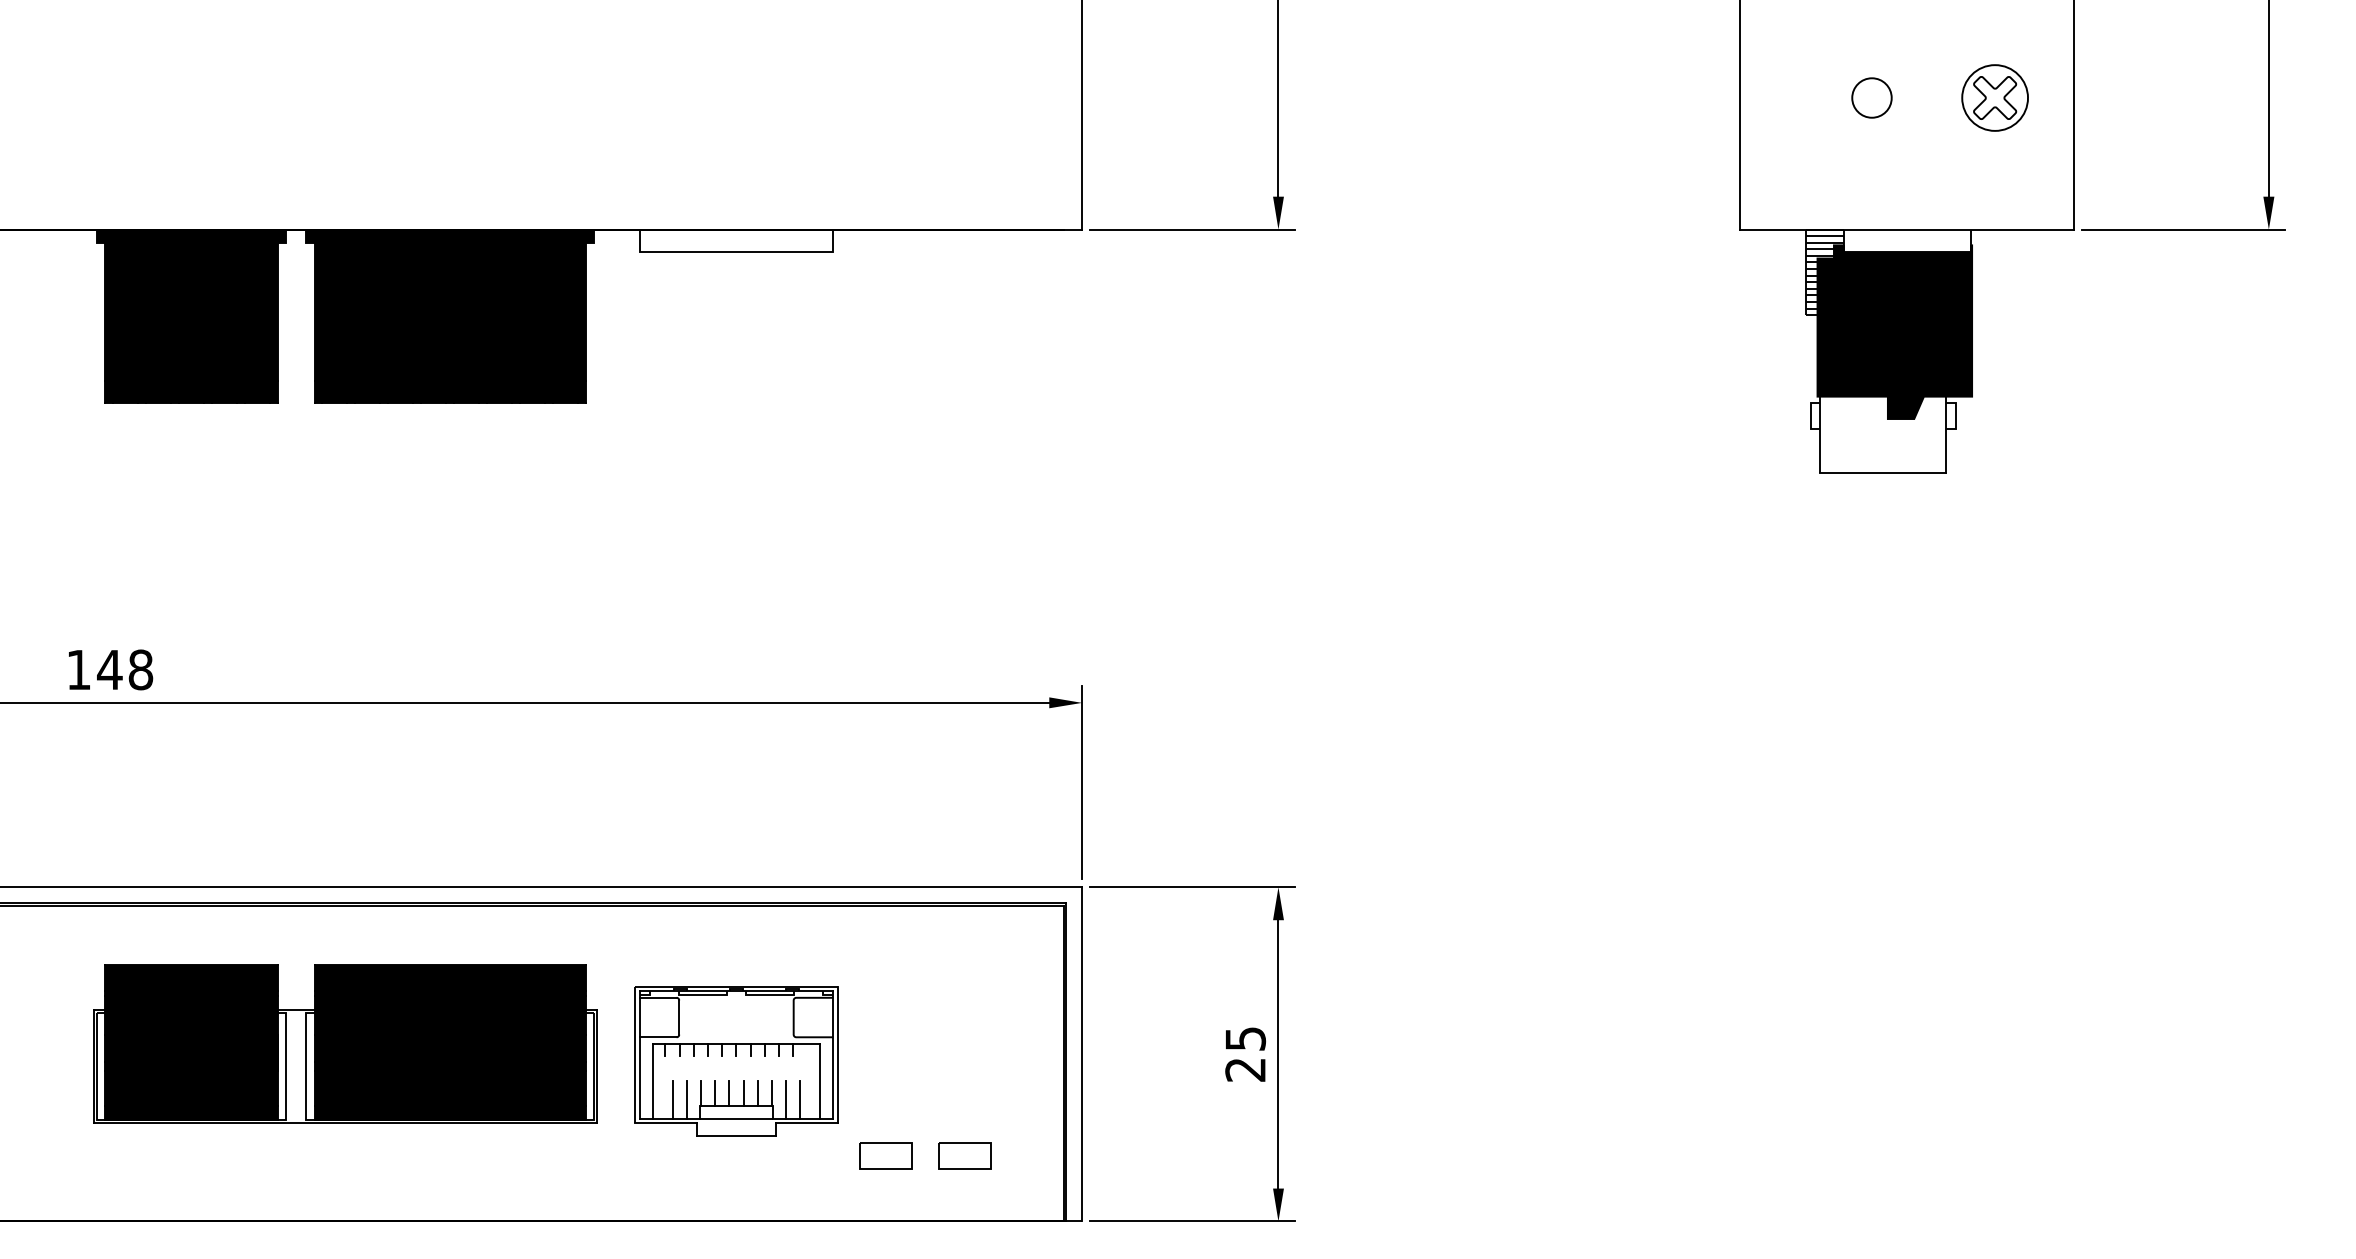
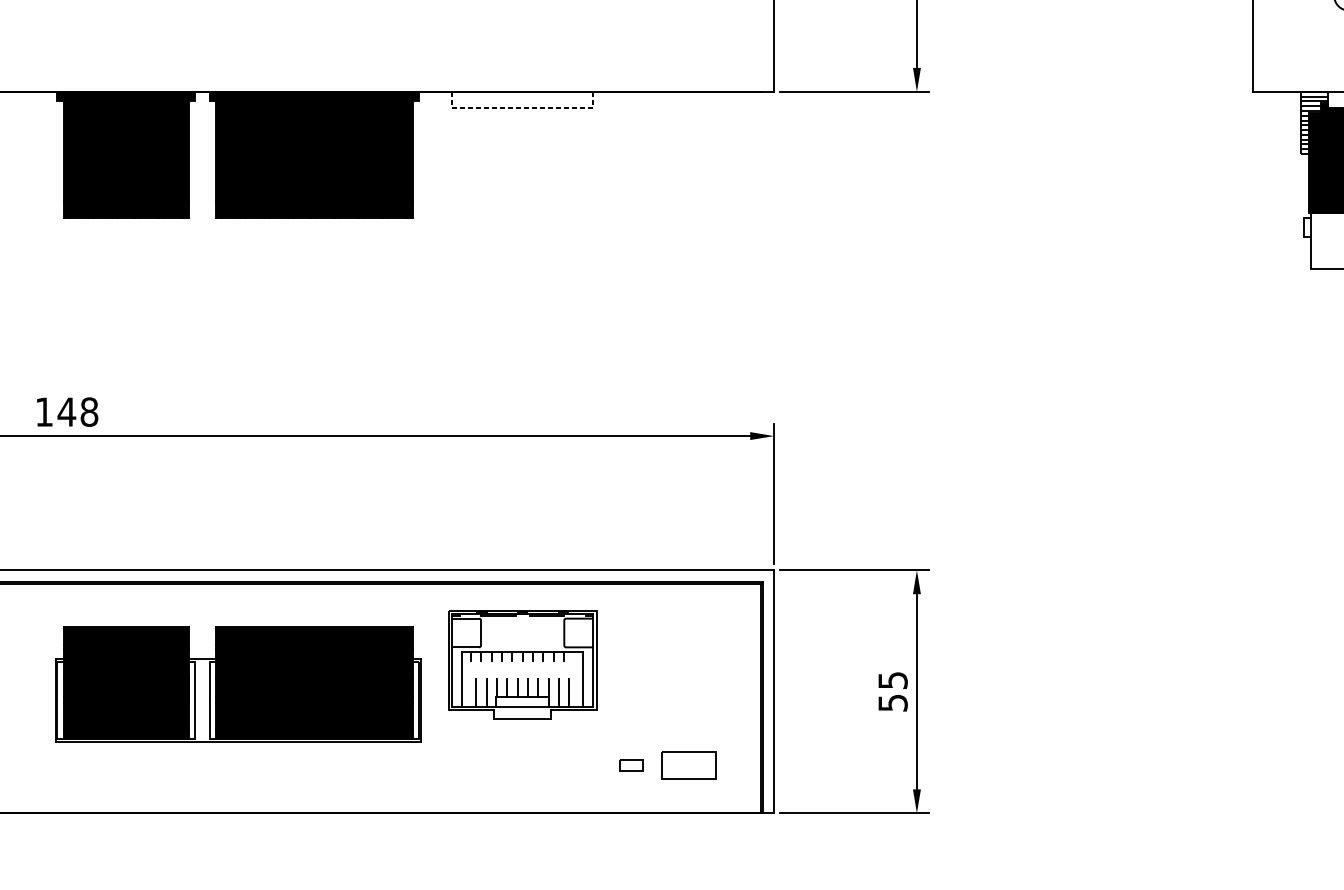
line: (736, 251) -> (522, 107), solid -> dashed
part: (736, 1061) -> (522, 664), moved
text: (1245, 1069) -> (892, 702), 25 -> 55
part: (885, 1155) -> (631, 765), size x0.6
part: (964, 1155) -> (688, 765), size x1.4

